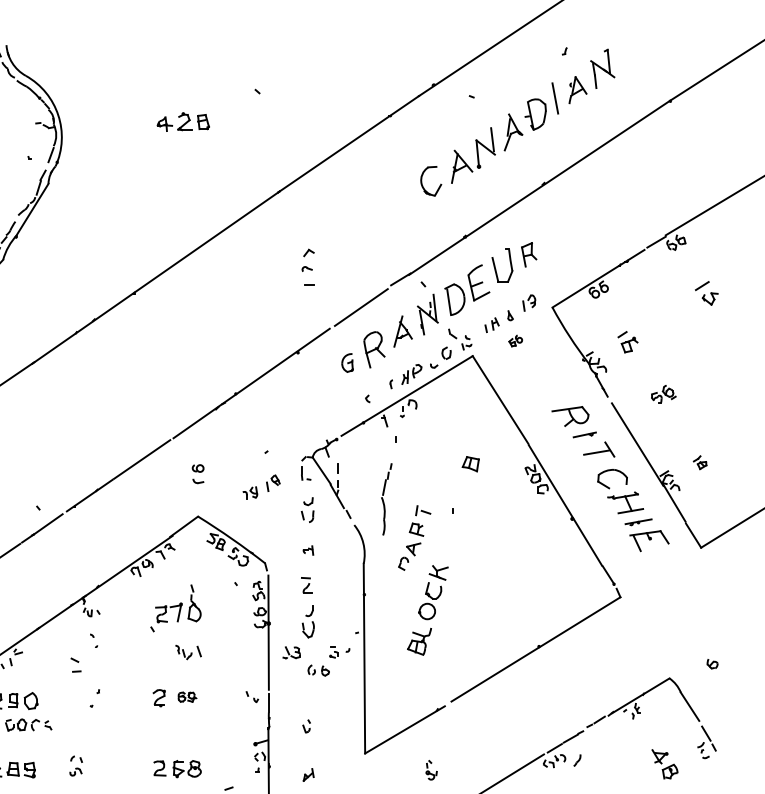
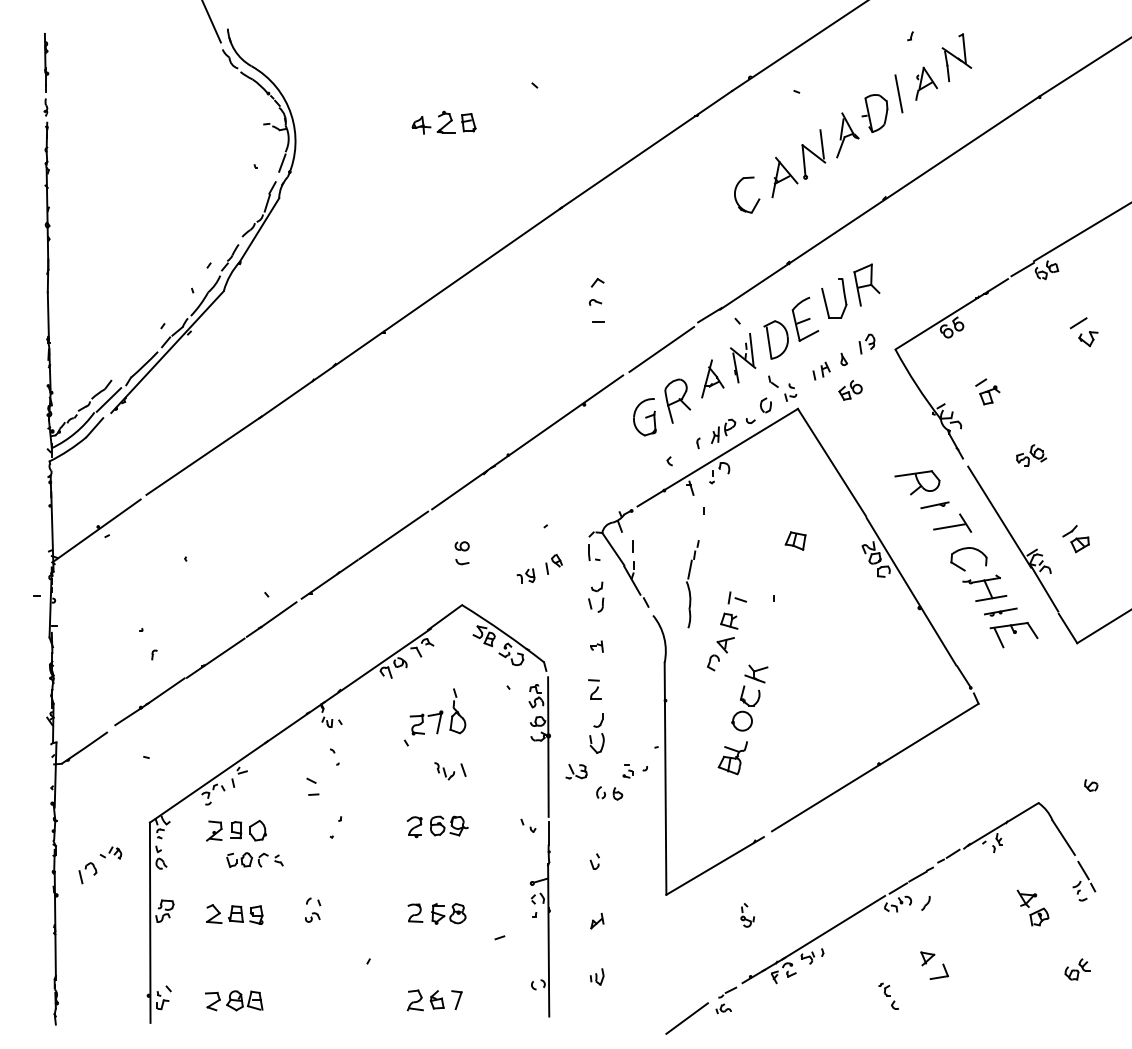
part: (528, 254) -> (866, 284), size x1.43
part: (515, 341) -> (850, 390), size x1.43
part: (347, 363) -> (644, 417), size x1.67
part: (699, 462) -> (1075, 539), size x1.67
part: (187, 696) -> (449, 825), size x1.67

